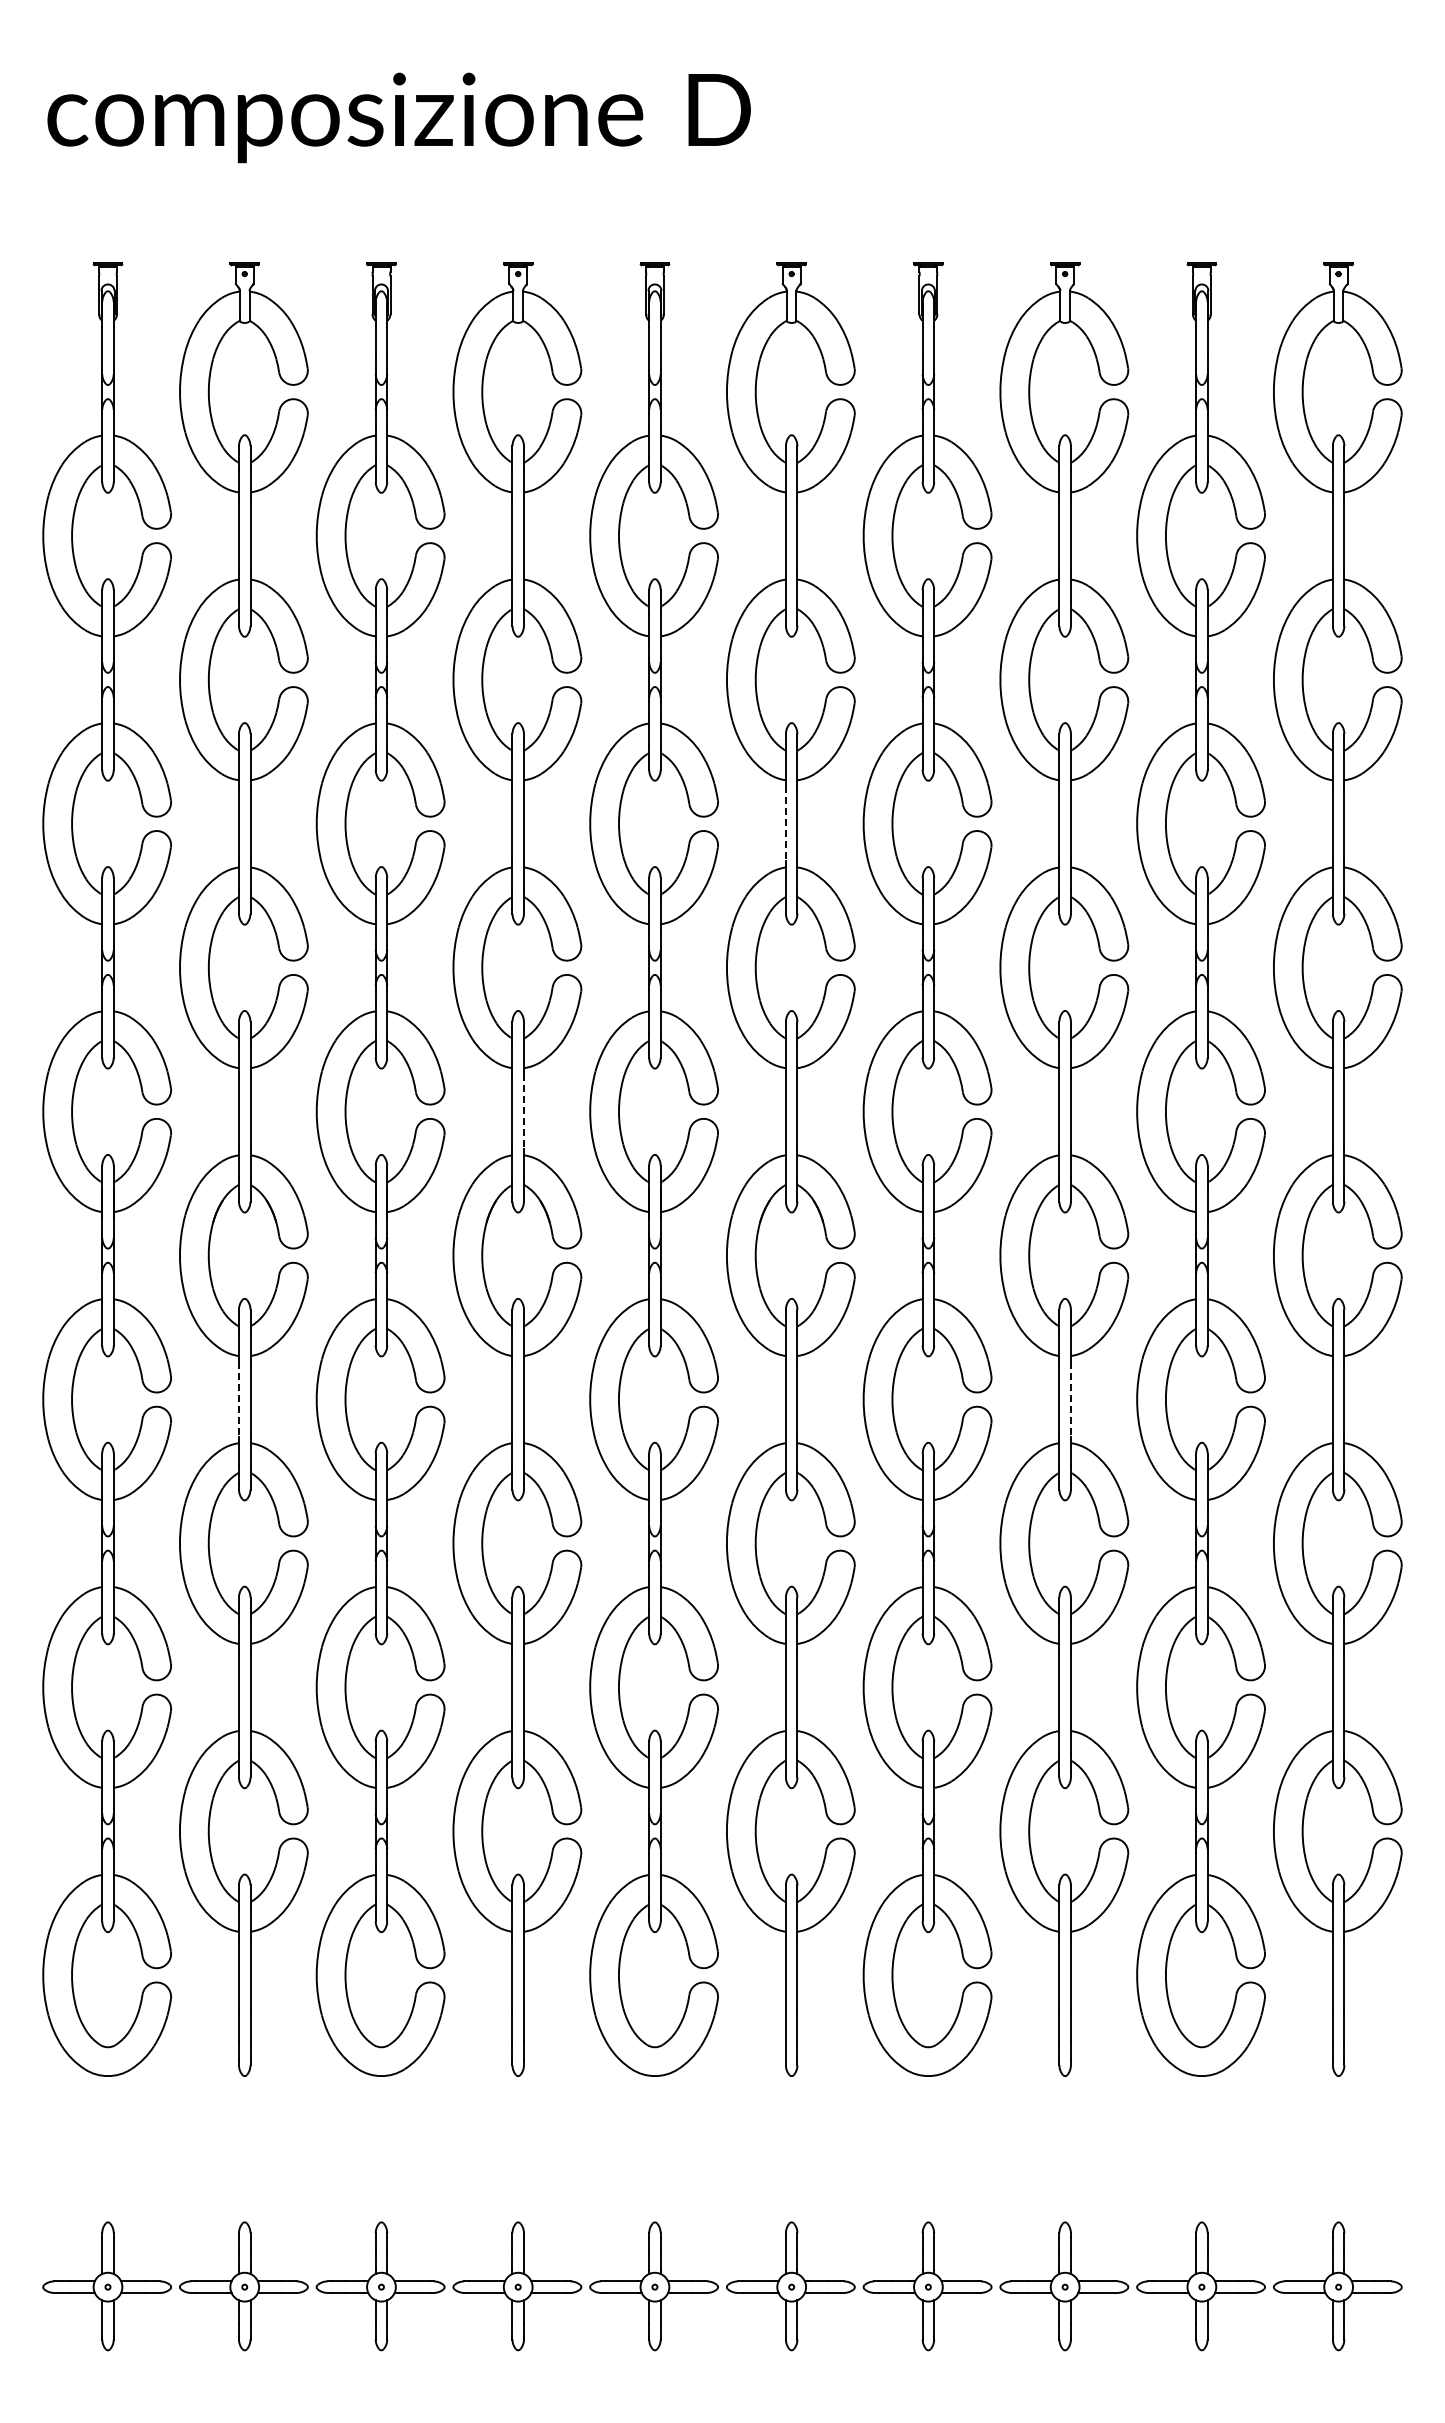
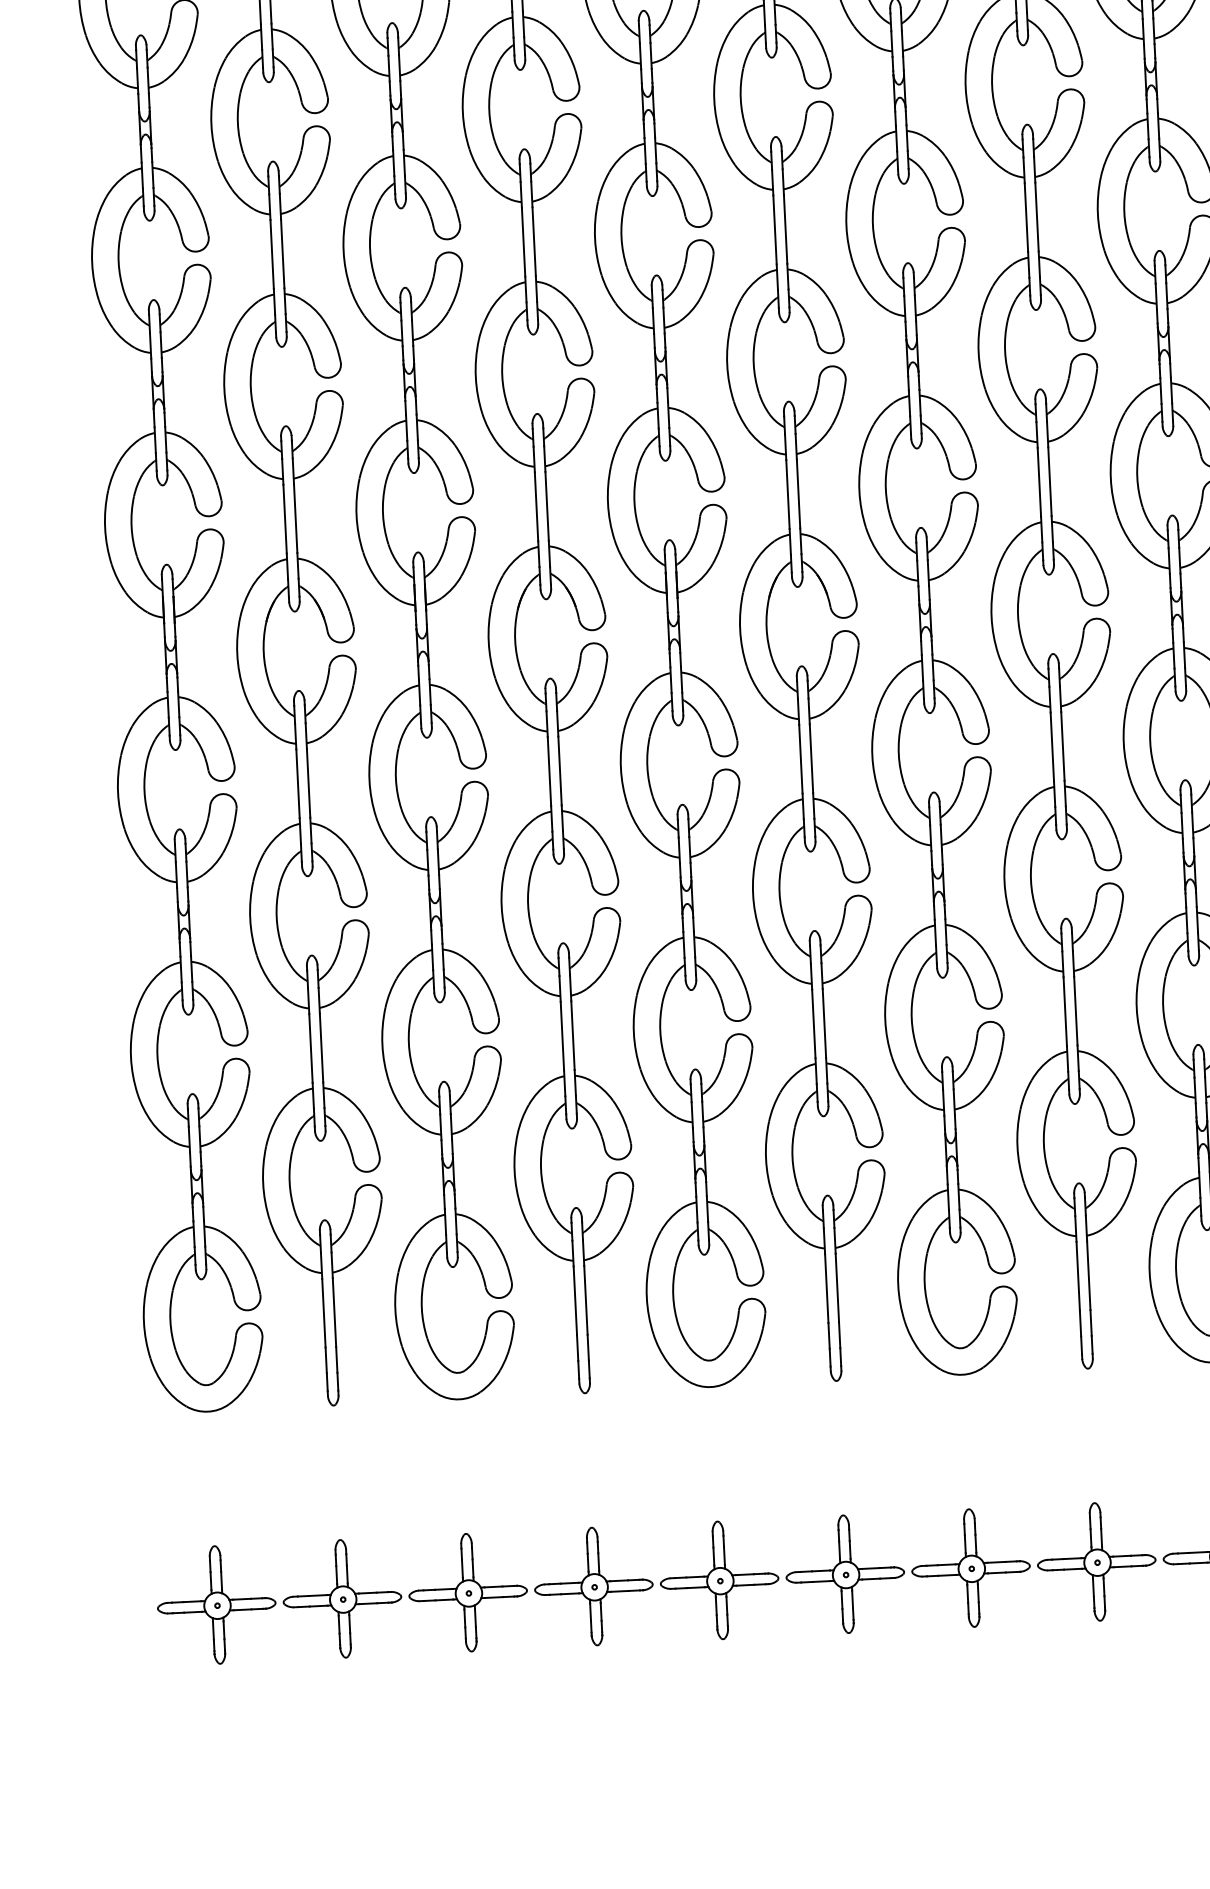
line: (785, 824) -> (774, 230), dashed -> solid
line: (524, 1112) -> (547, 507), dashed -> solid
line: (238, 1400) -> (297, 784), dashed -> solid
line: (1070, 1400) -> (1062, 747), dashed -> solid

